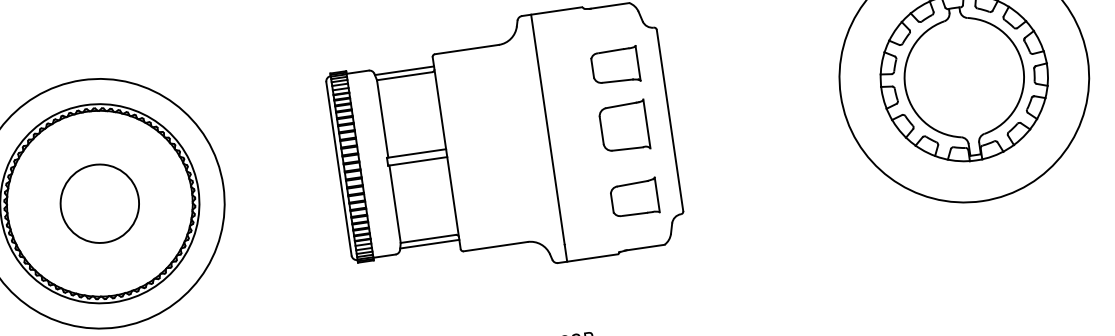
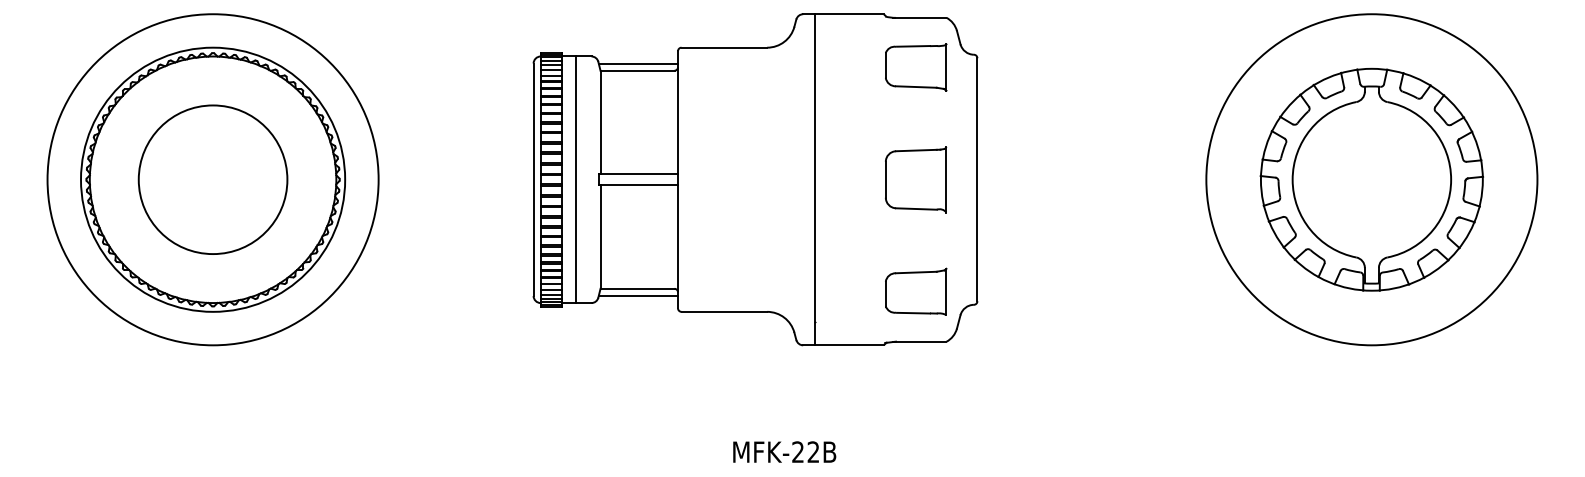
part: (615, 66) -> (916, 67), moved
line: (370, 164) -> (575, 179), added
part: (634, 197) -> (916, 291), moved
circle: (99, 203) -> (212, 179), size x1.43

